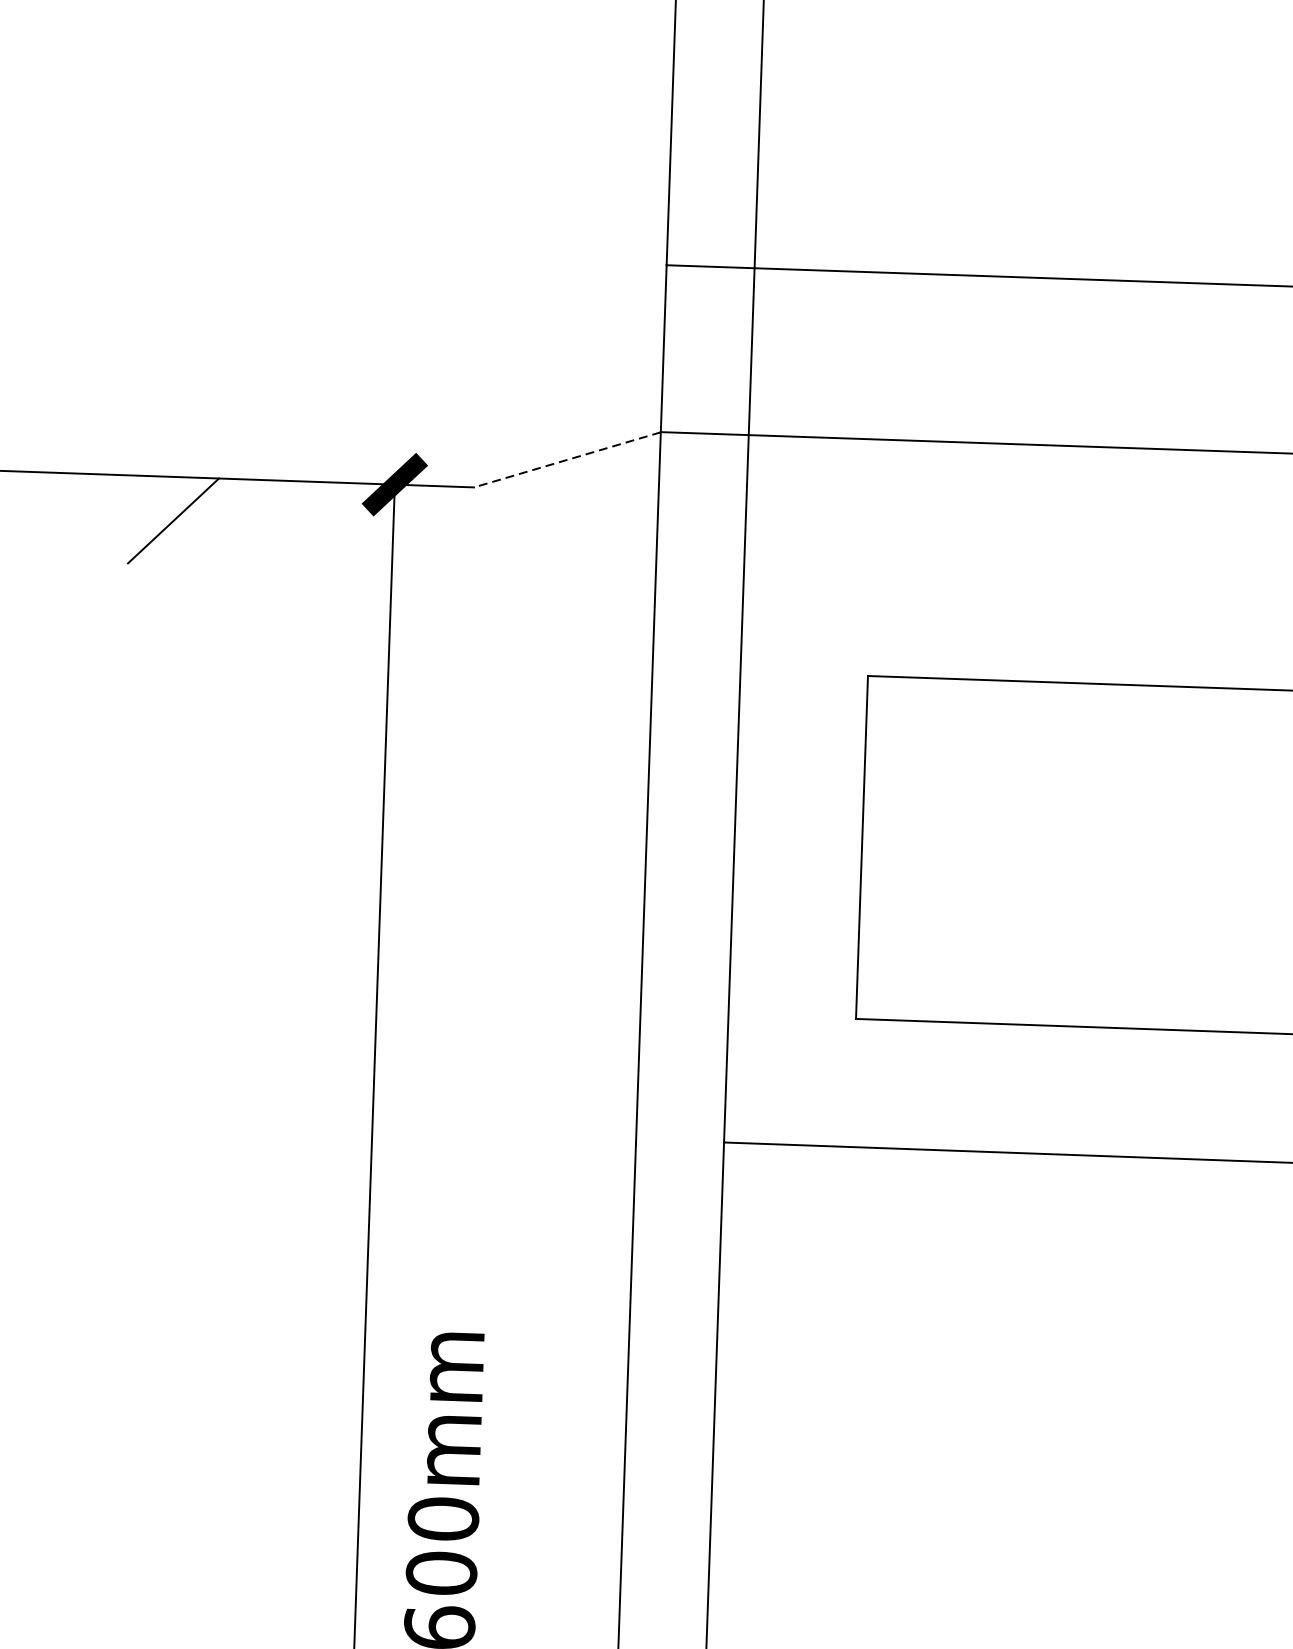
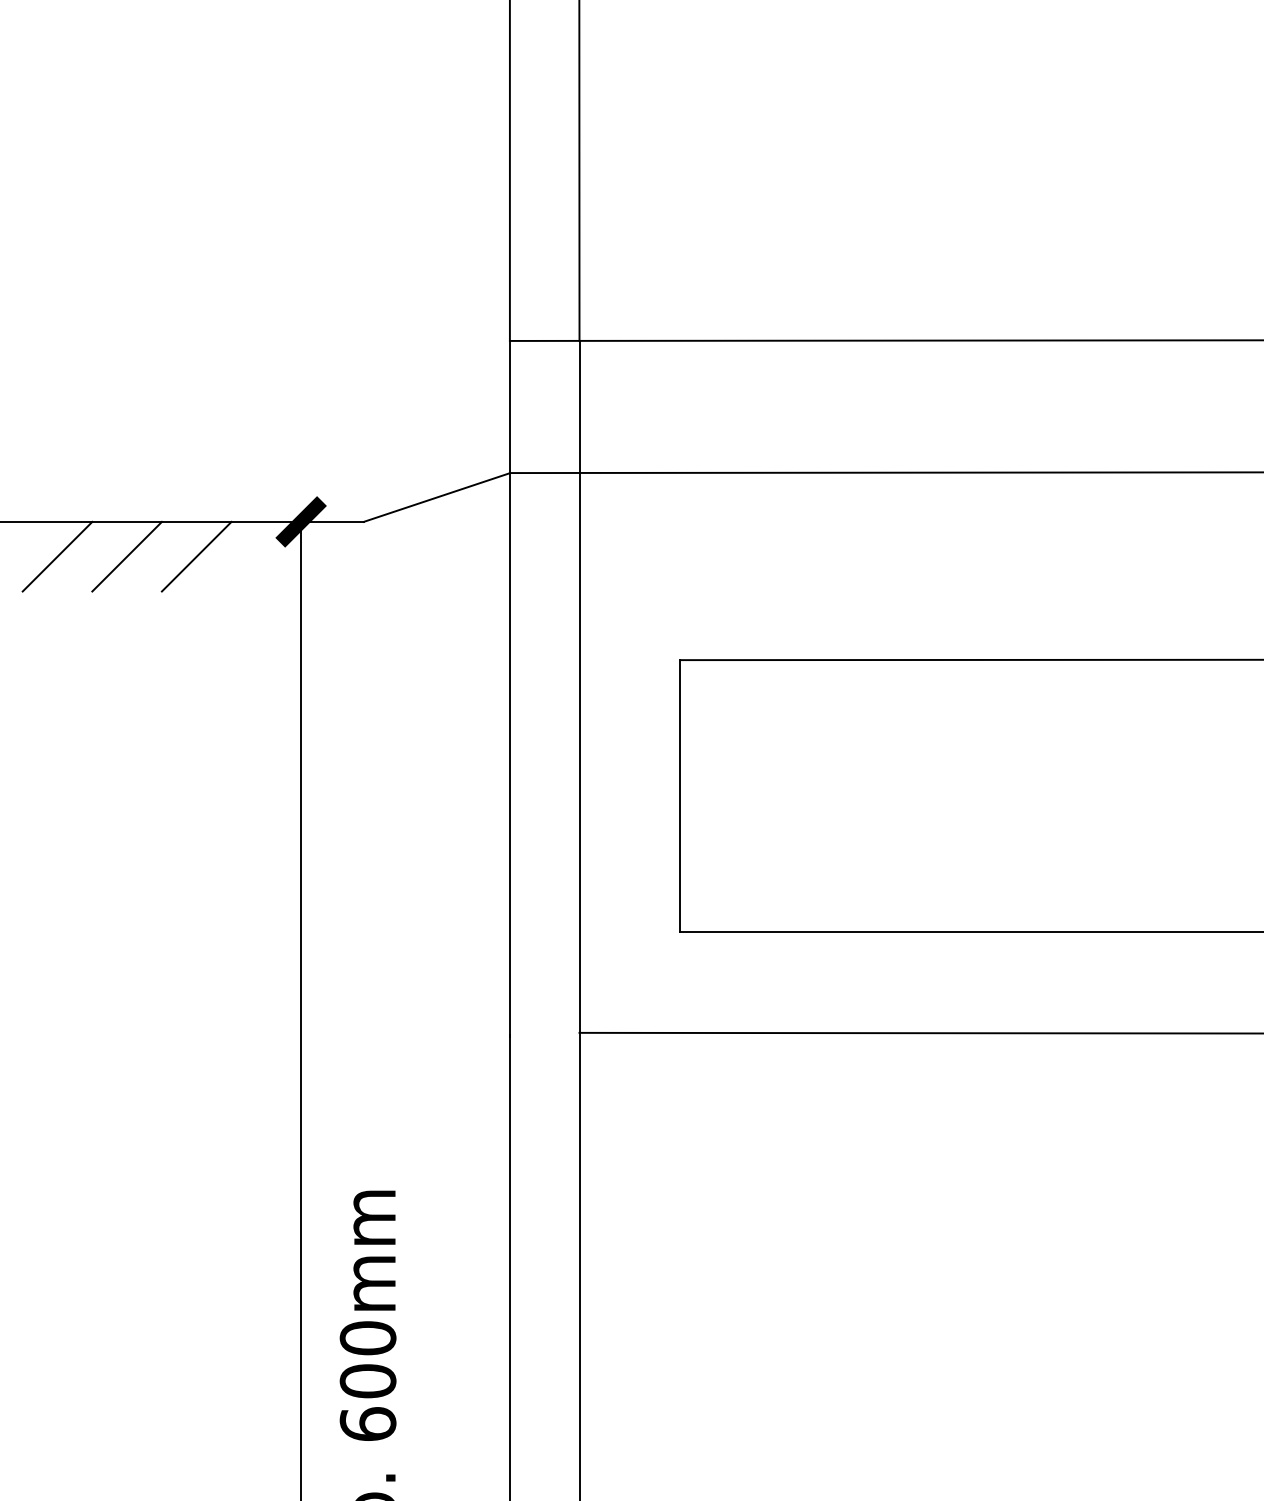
line: (566, 459) -> (436, 497), dashed -> solid
line: (85, 517) -> (57, 556), added
line: (261, 523) -> (196, 556), added

